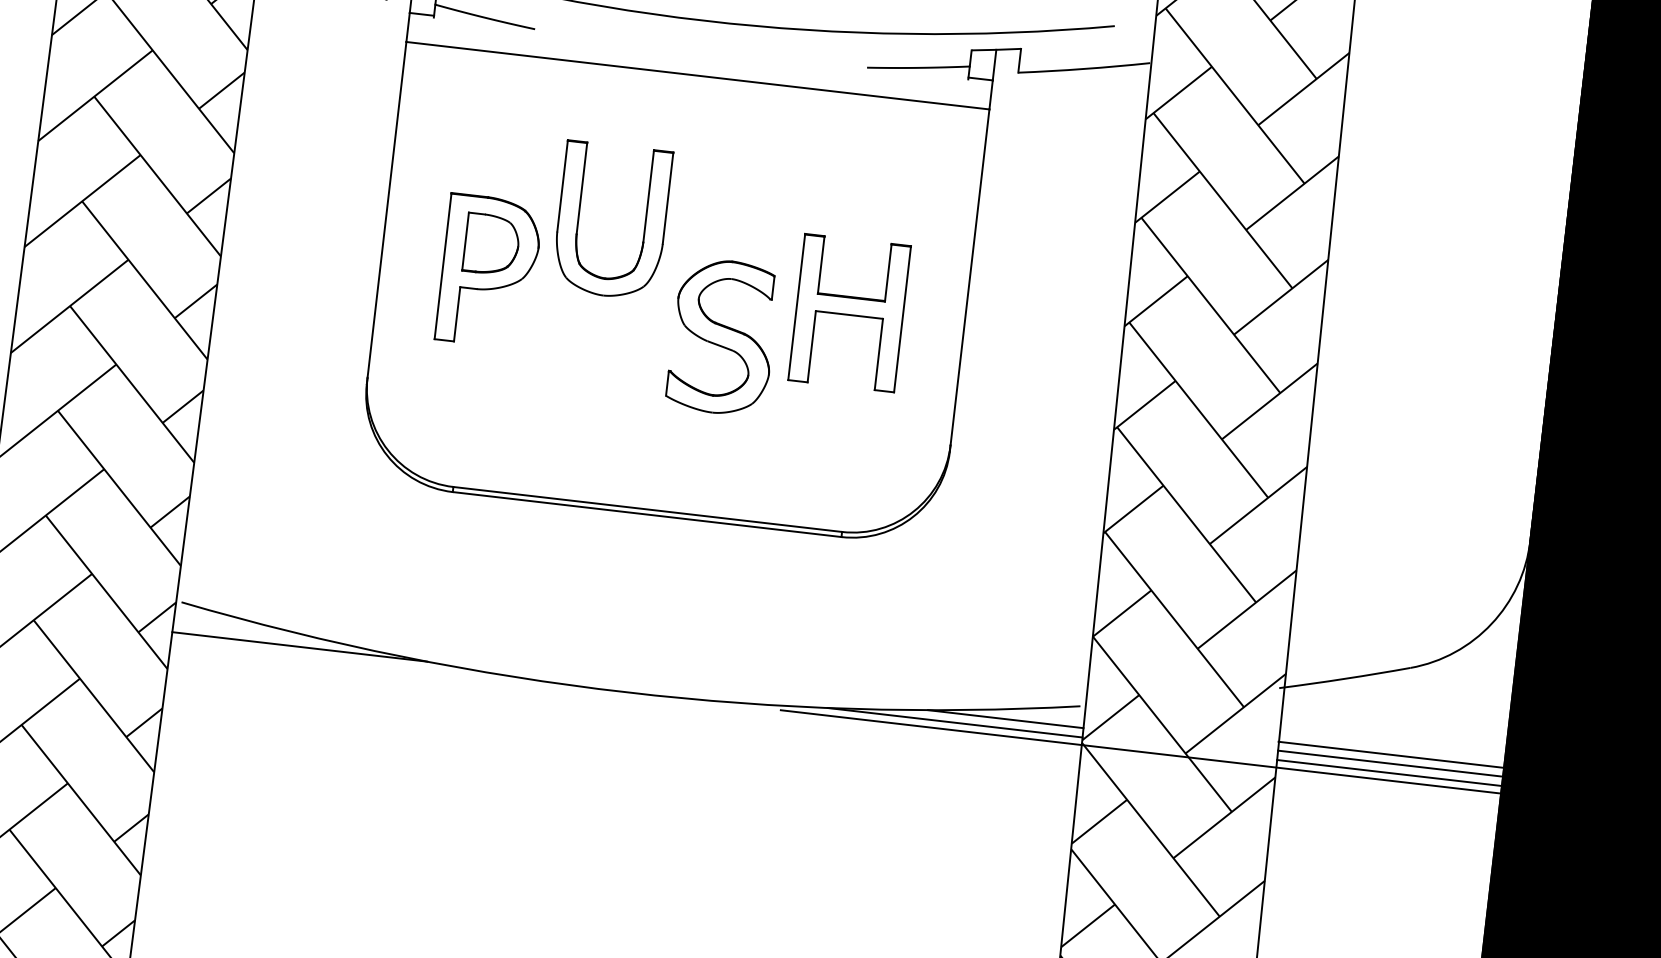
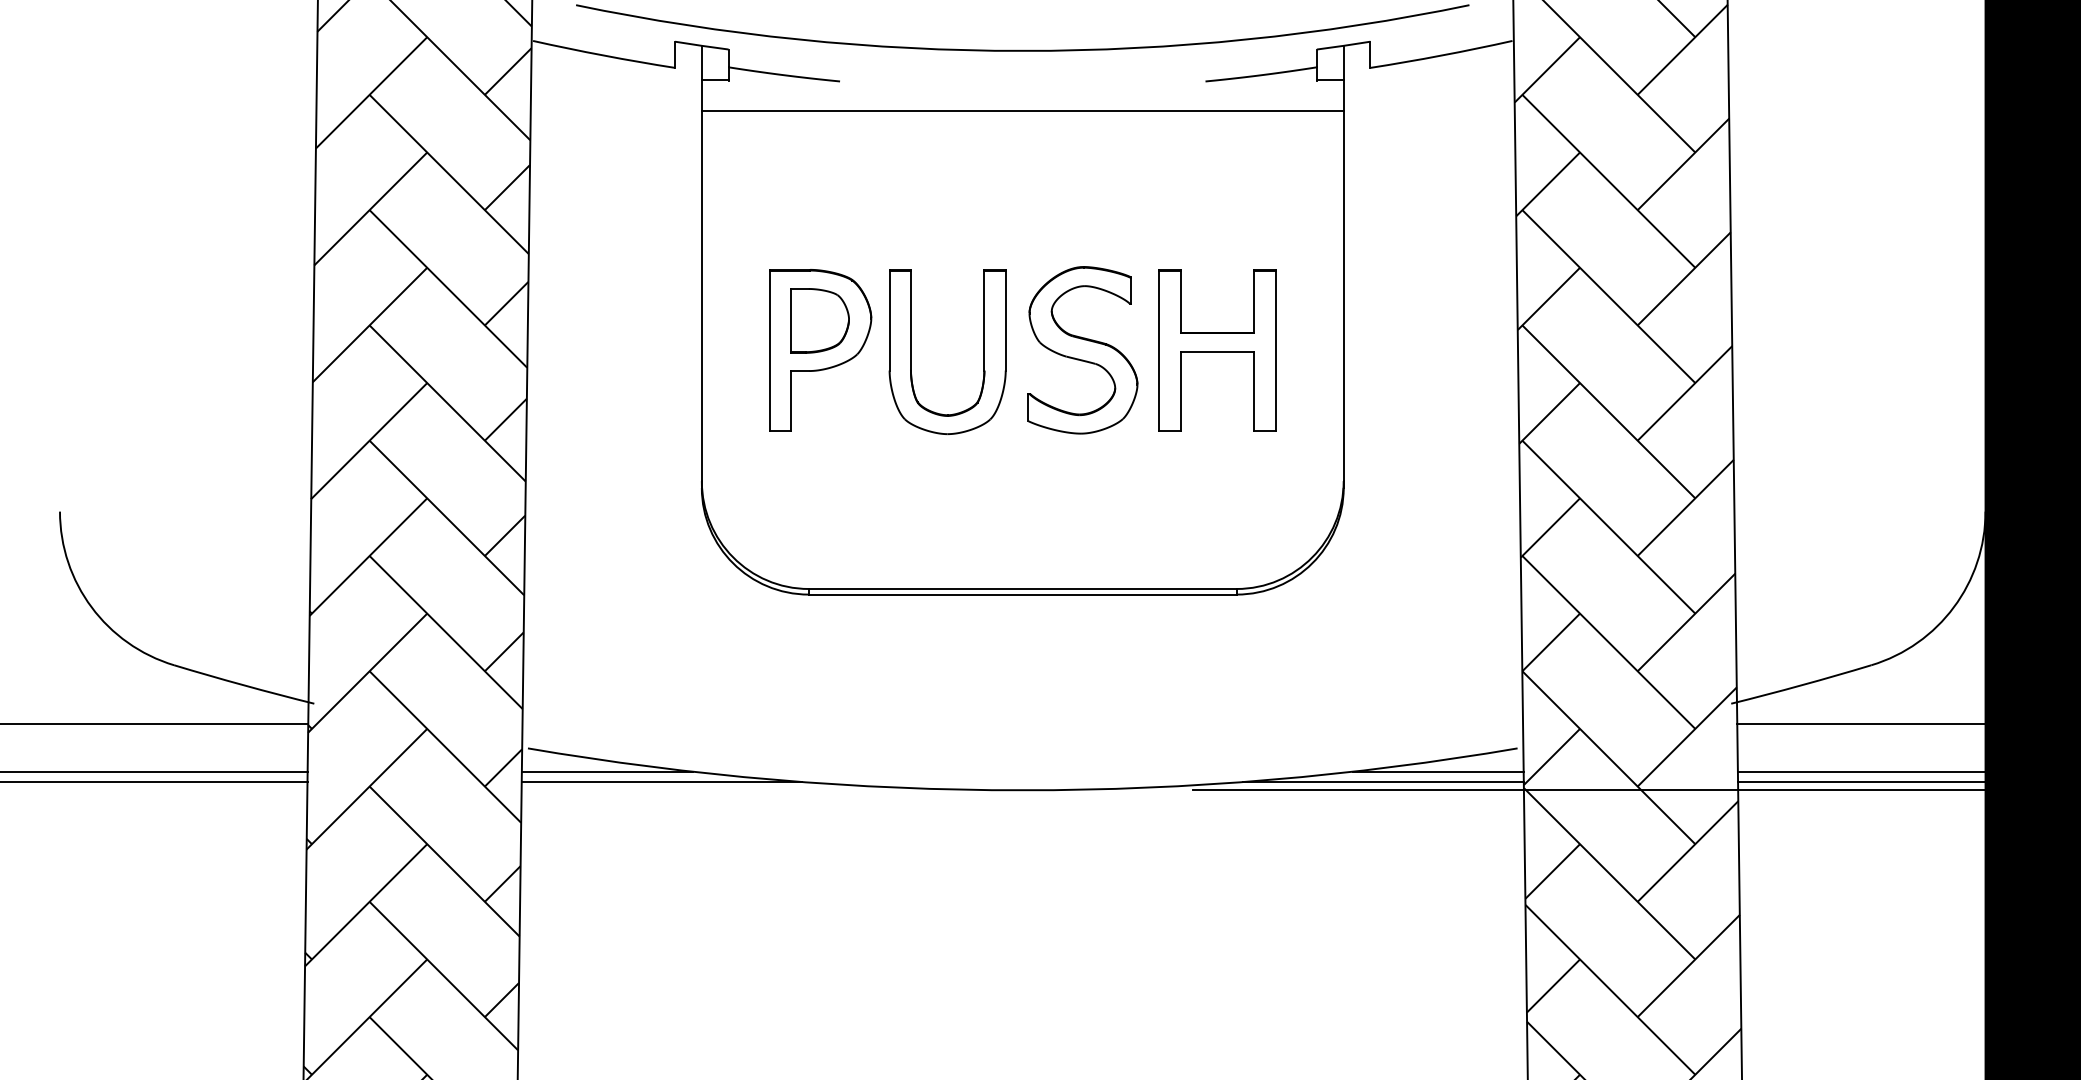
part: (579, 216) -> (911, 351), moved
part: (722, 337) -> (1082, 350), moved
line: (251, 631) -> (607, 771), added
line: (1391, 755) -> (1861, 724), moved

